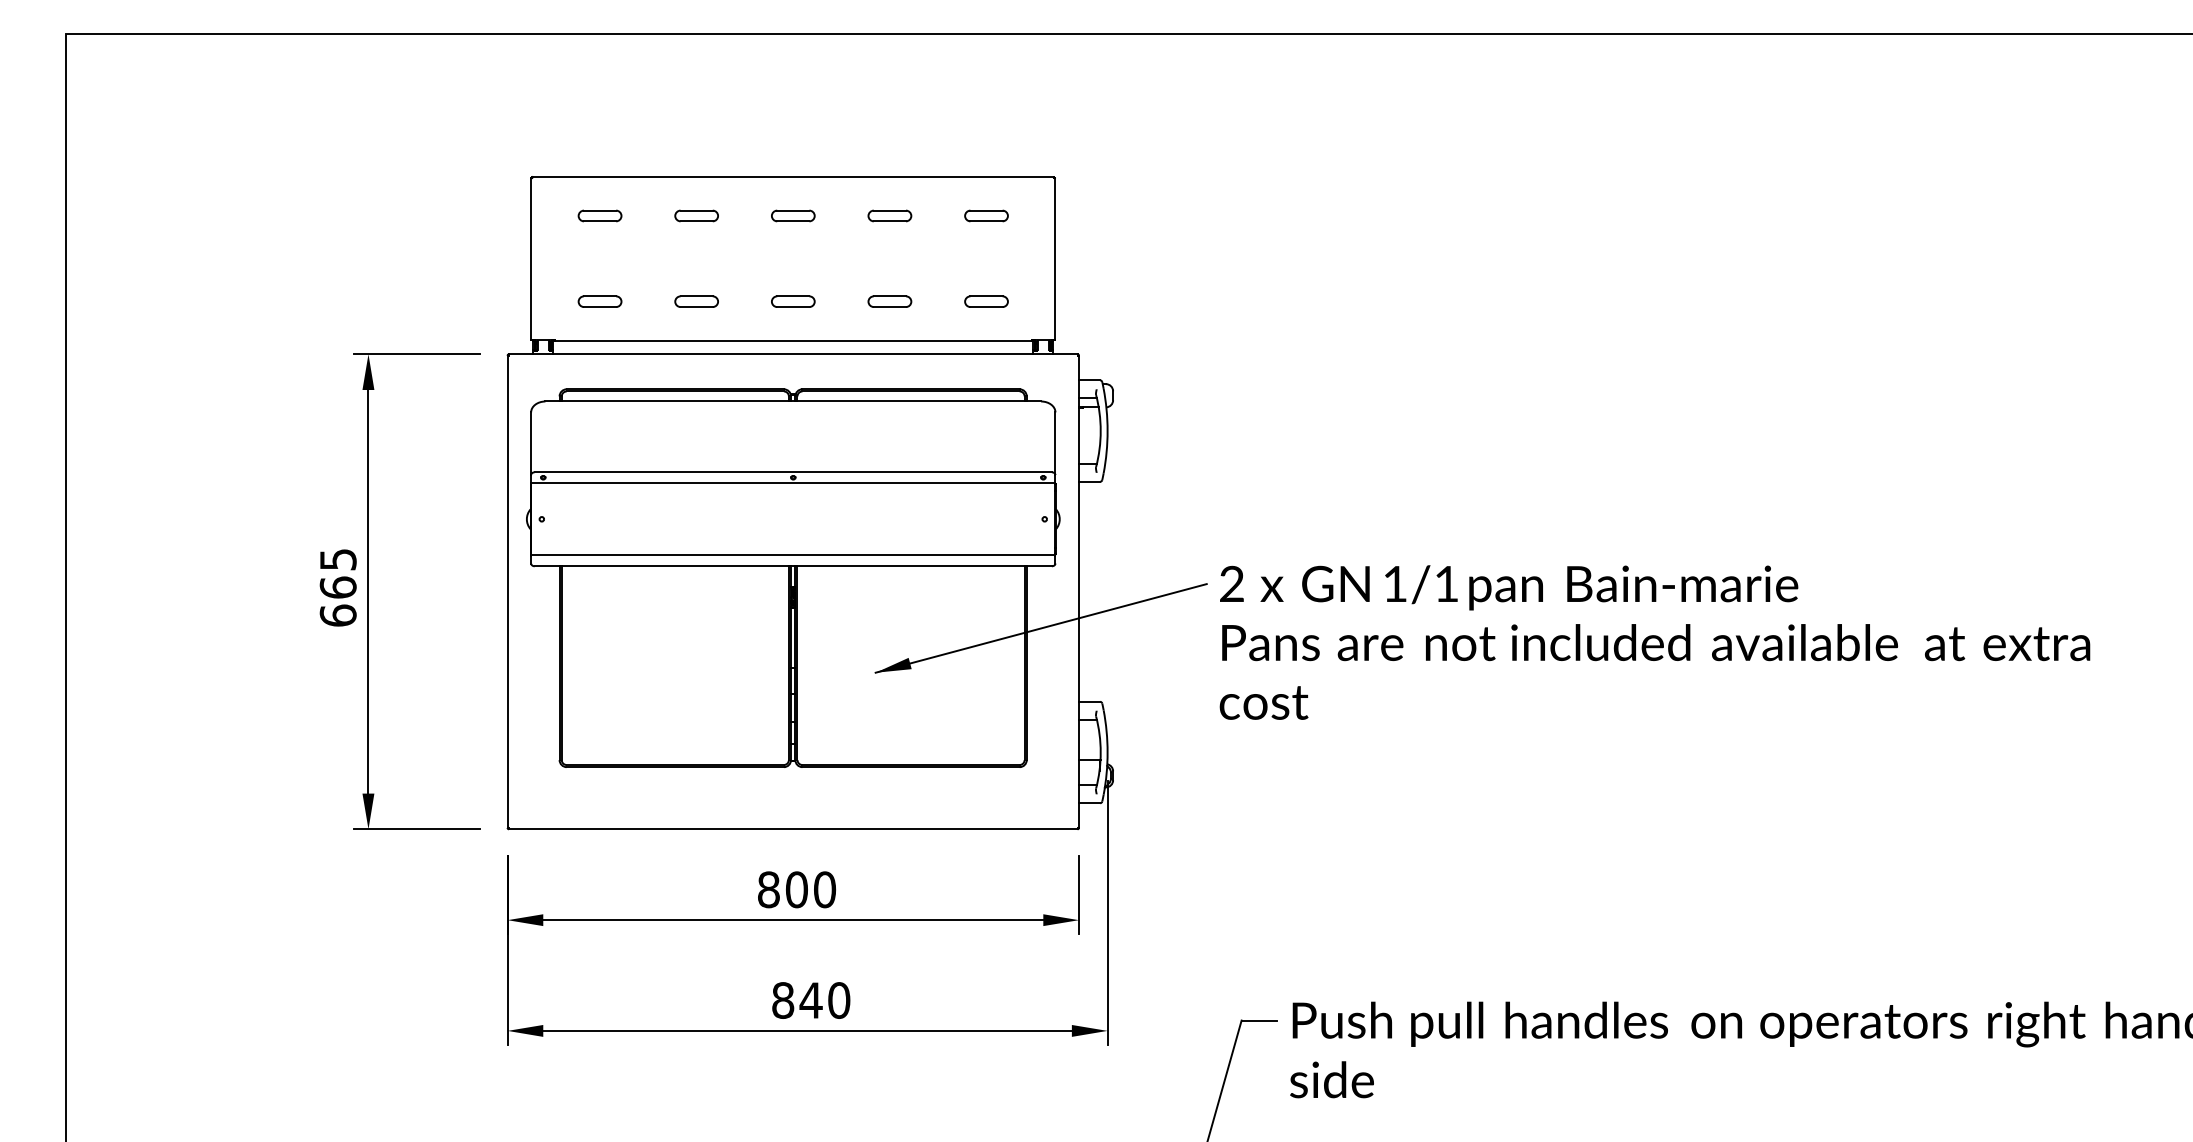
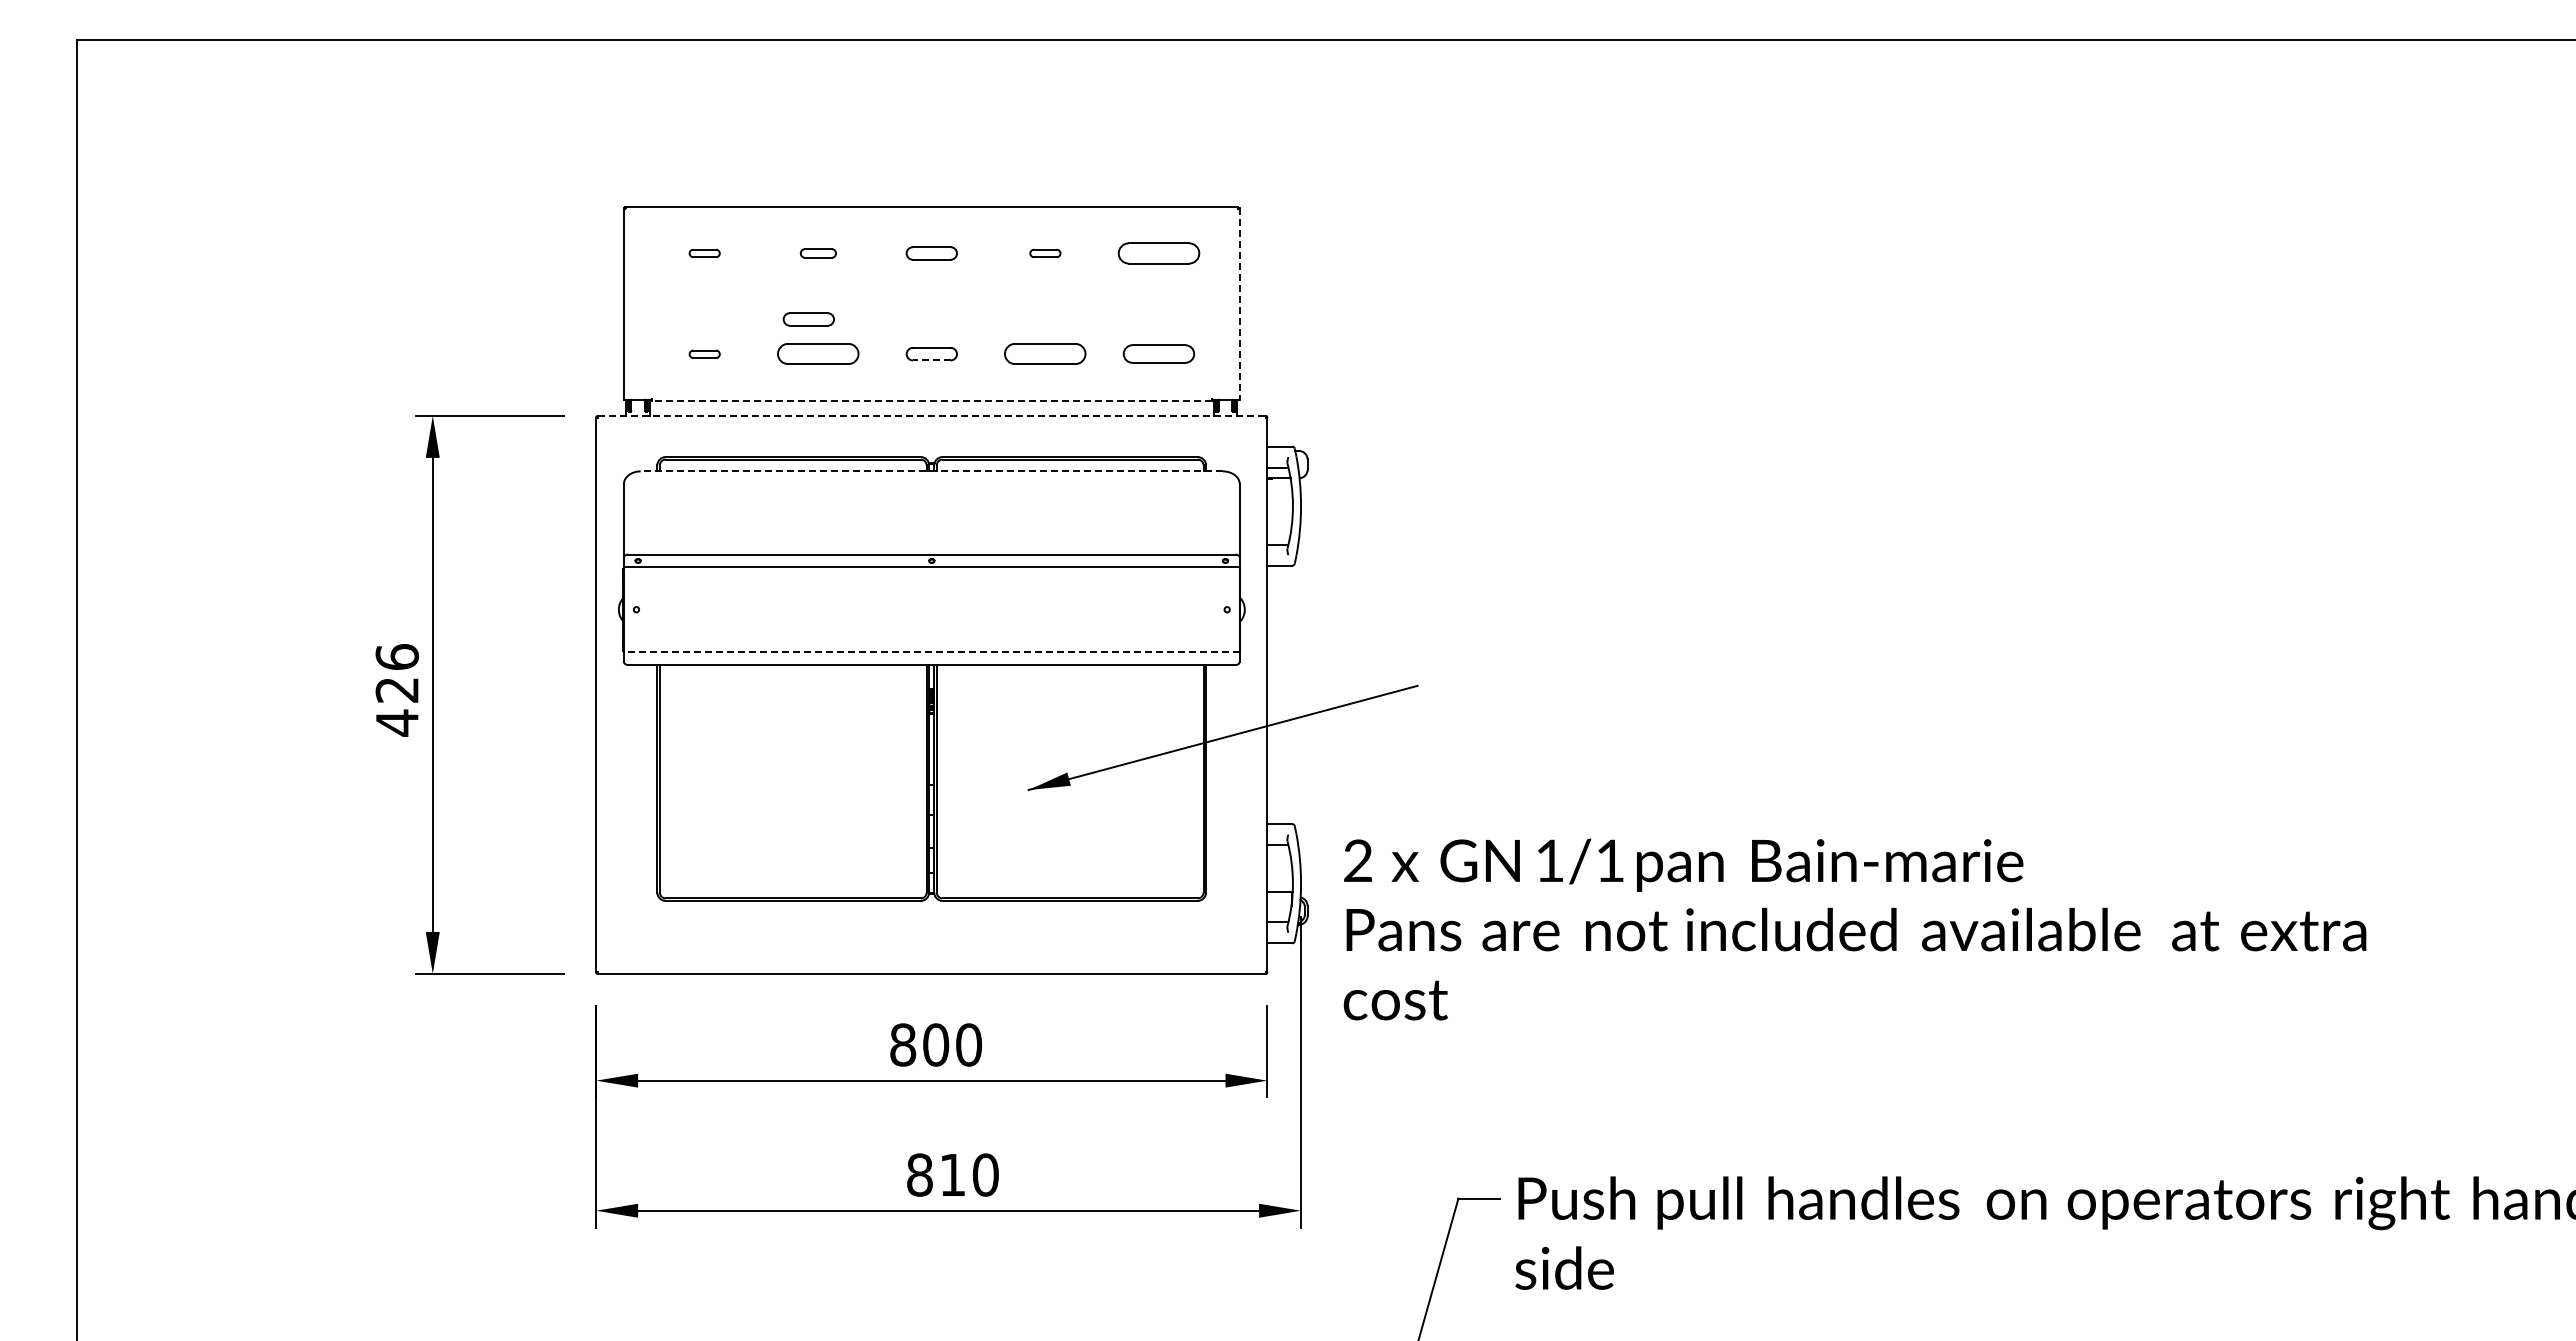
part: (599, 216) -> (704, 253), size x0.6
part: (696, 216) -> (818, 253), size x0.7
part: (890, 216) -> (1045, 253), size x0.6
part: (986, 216) -> (1158, 253), size x1.6
line: (1055, 259) -> (1239, 304), solid -> dashed
part: (688, 272) -> (808, 319), added
part: (599, 301) -> (704, 354), size x0.6
part: (696, 301) -> (818, 354), size x1.6
part: (890, 301) -> (1045, 354), size x1.6
part: (986, 301) -> (1158, 354), size x1.4
line: (793, 307) -> (931, 360), solid -> dashed
line: (793, 341) -> (931, 400), solid -> dashed
line: (793, 353) -> (931, 415), solid -> dashed
line: (793, 401) -> (931, 471), solid -> dashed
line: (793, 555) -> (931, 652), solid -> dashed
text: (338, 588) -> (397, 690), 665 -> 426
text: (1654, 642) -> (1854, 929), moved
text: (810, 1000) -> (952, 1174), 840 -> 810

